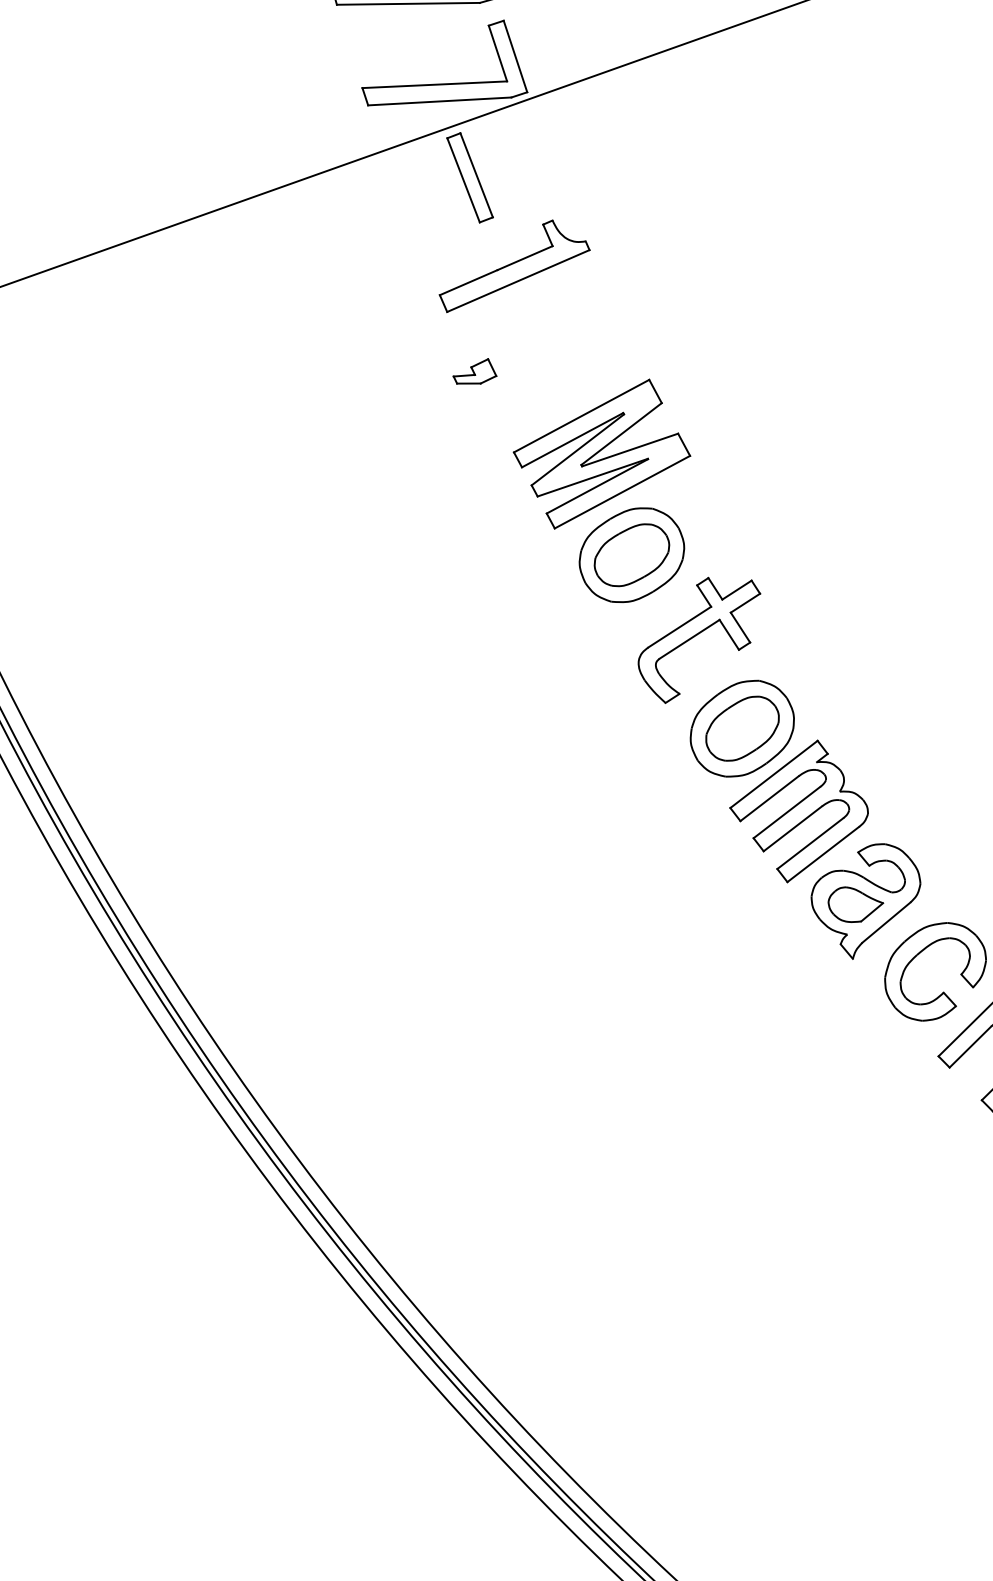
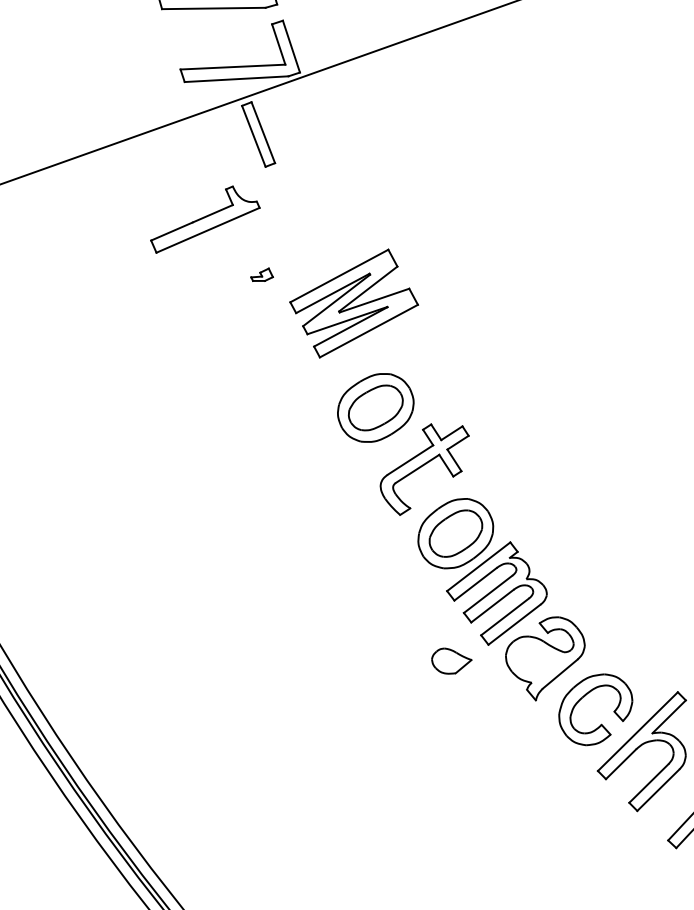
part: (514, 266) -> (205, 219), moved
part: (474, 371) -> (261, 274), size x0.7
part: (601, 453) -> (353, 303), moved
part: (855, 904) -> (451, 661), moved

